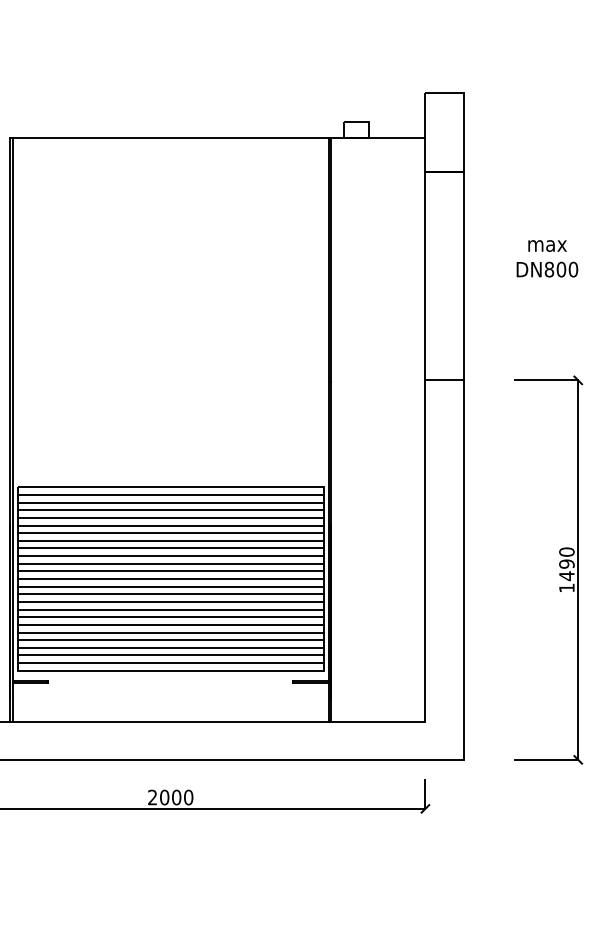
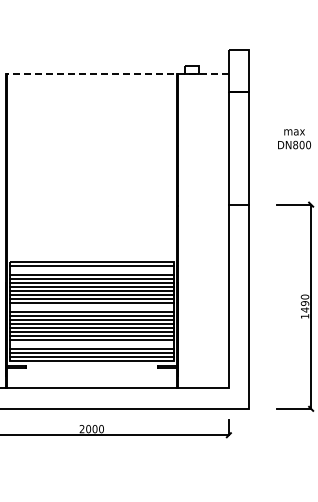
line: (218, 138) -> (117, 74), solid -> dashed
line: (170, 502) -> (91, 270), removed
line: (170, 571) -> (91, 307), removed
line: (170, 640) -> (91, 344), removed

